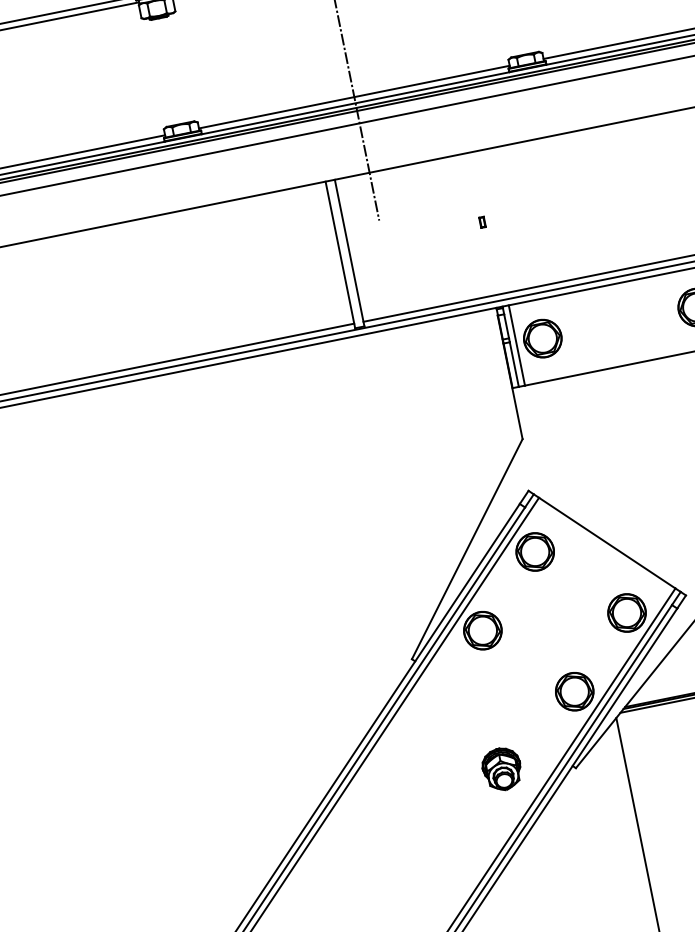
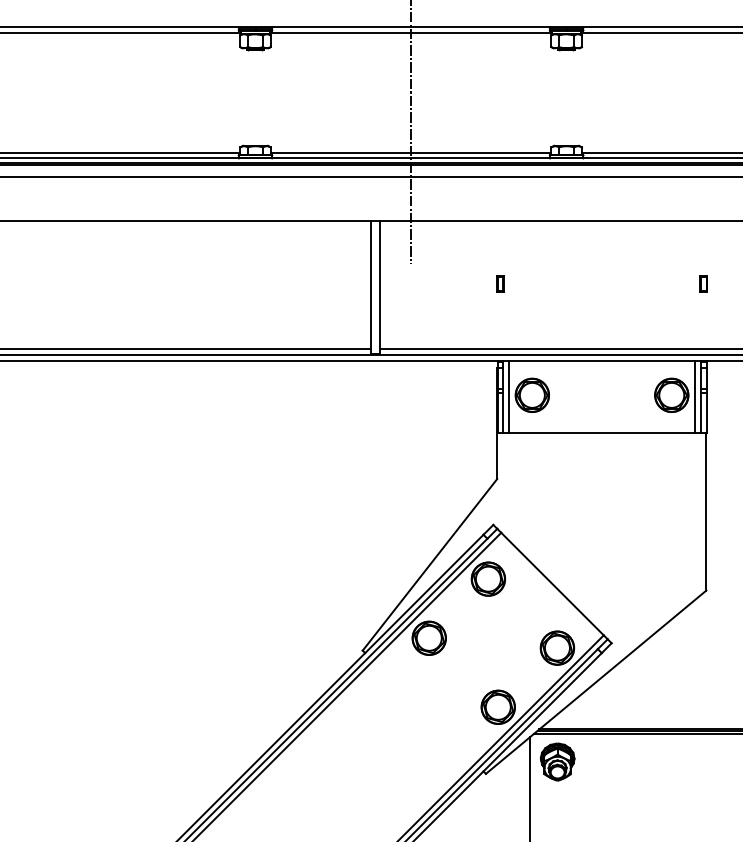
part: (482, 221) -> (500, 283), size x1.67
part: (501, 768) -> (557, 761), moved

